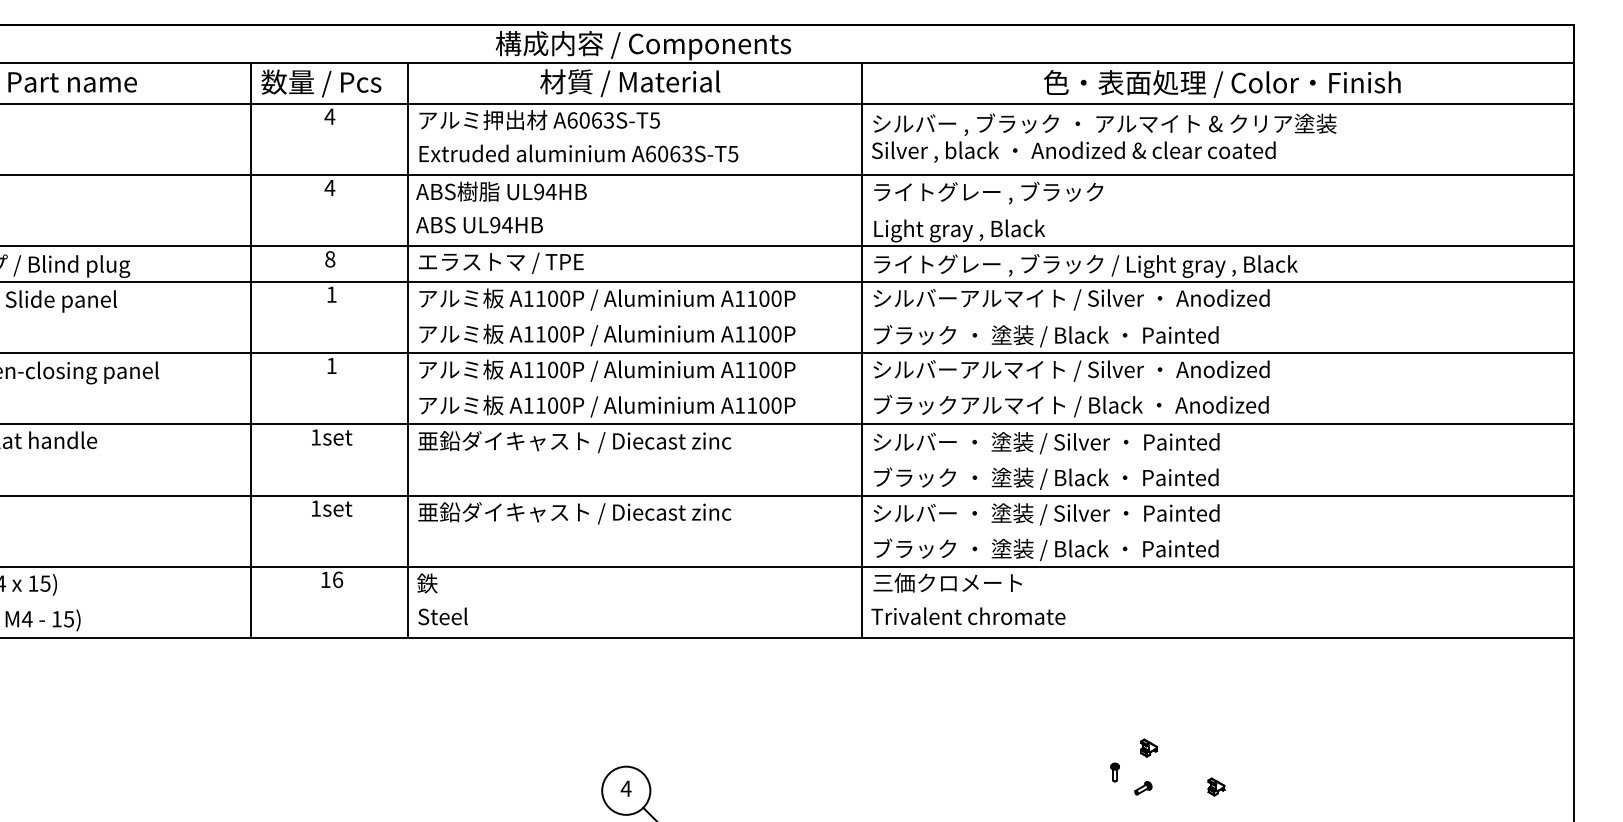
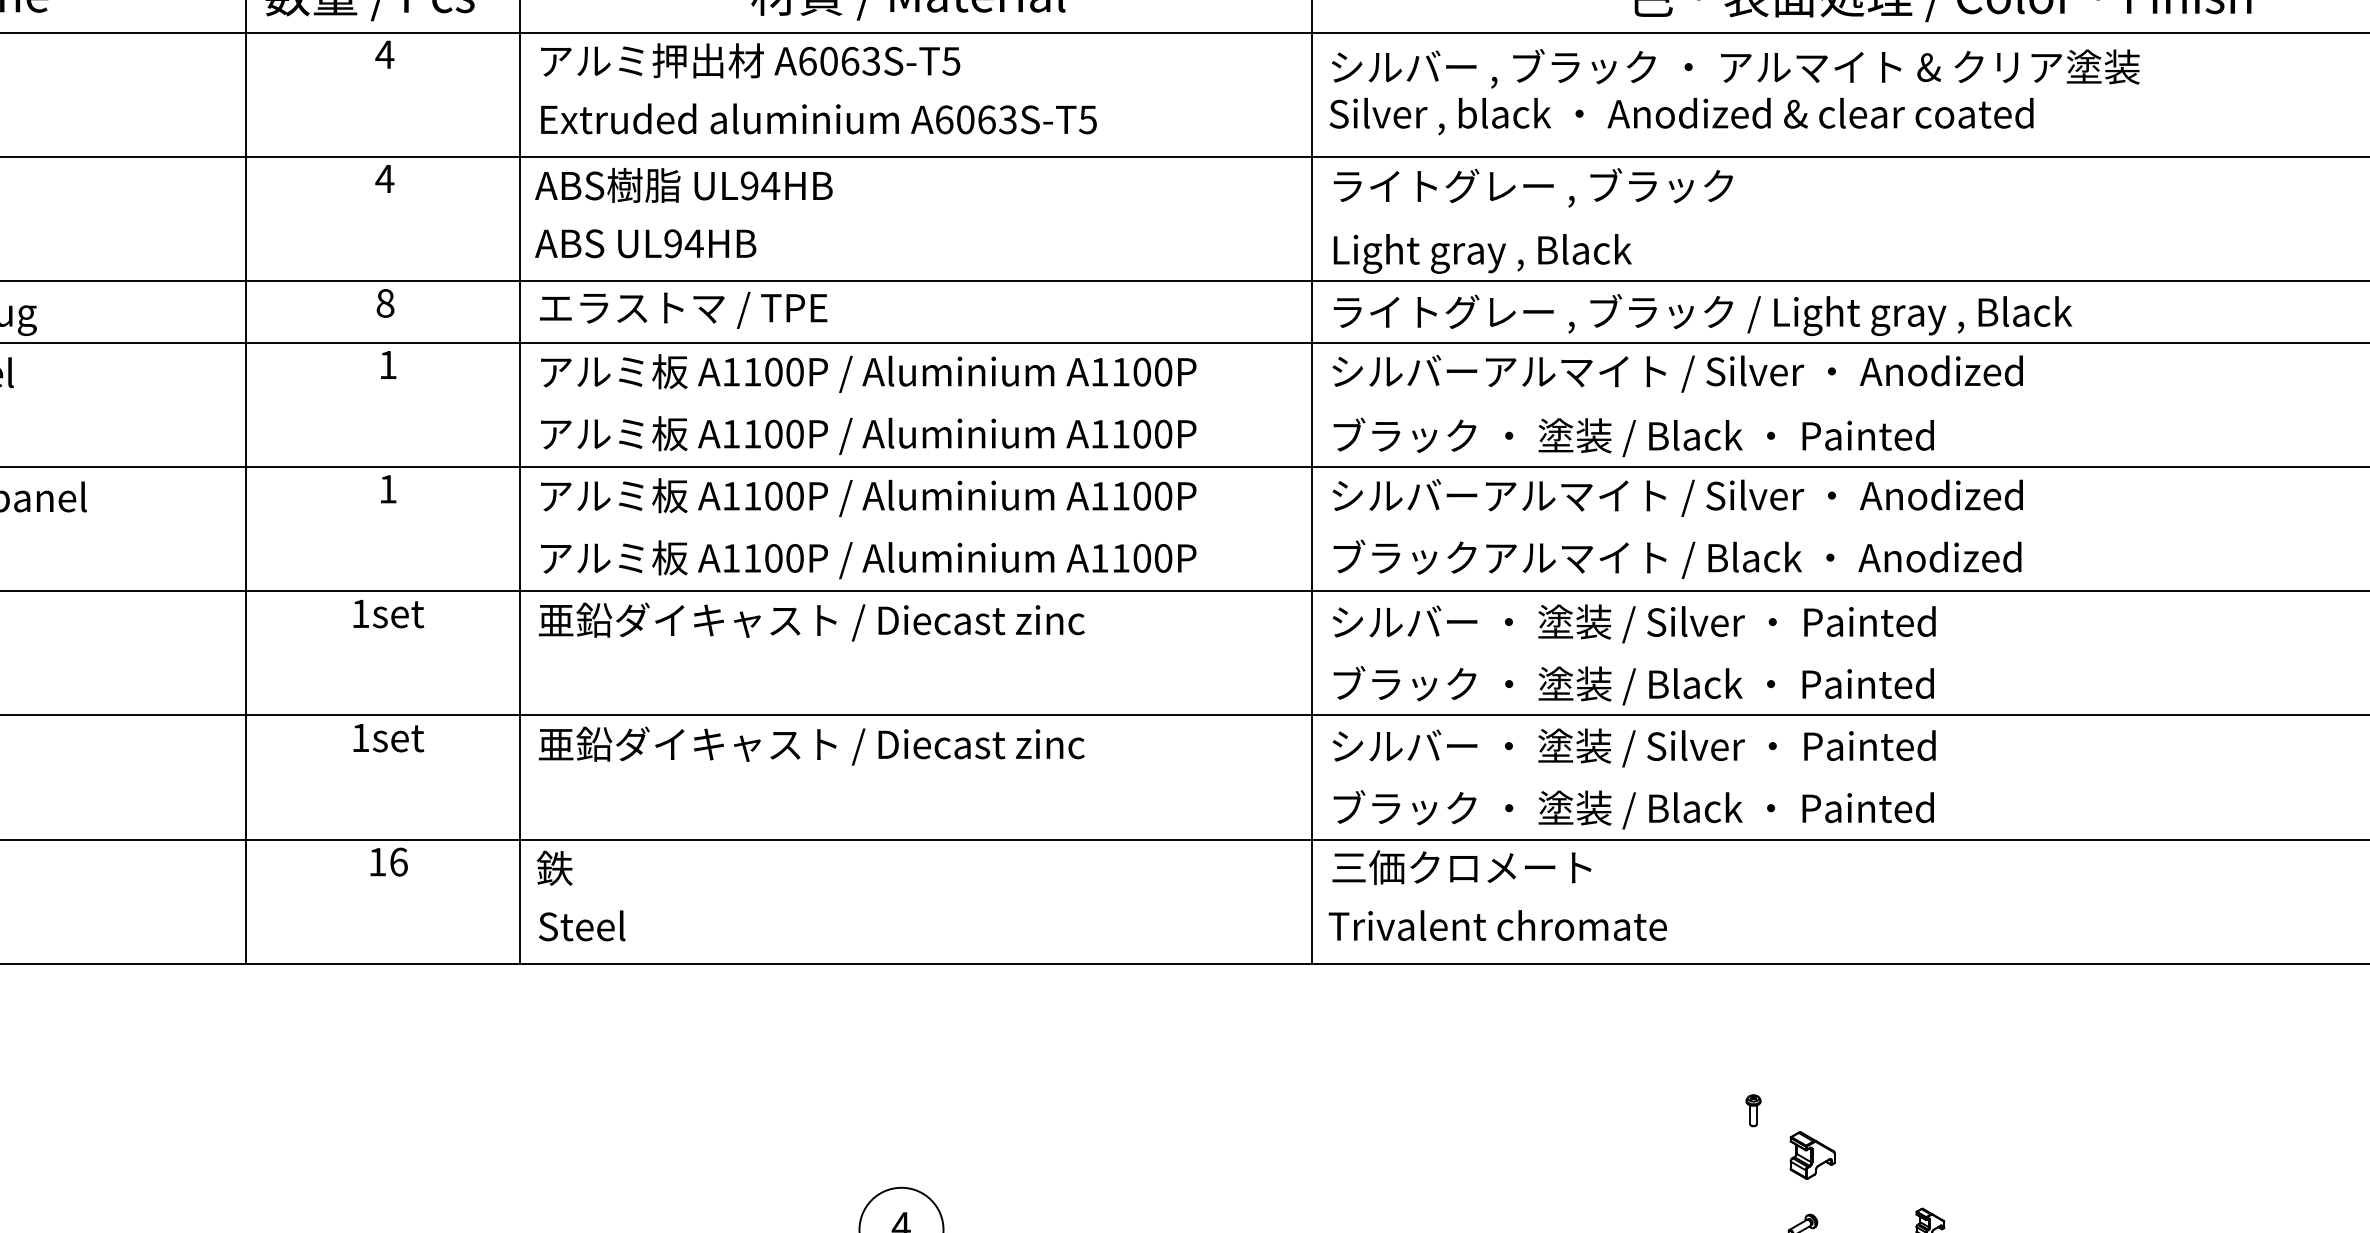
part: (1148, 747) -> (1811, 1154), size x1.6
part: (1114, 772) -> (1752, 1110), moved

